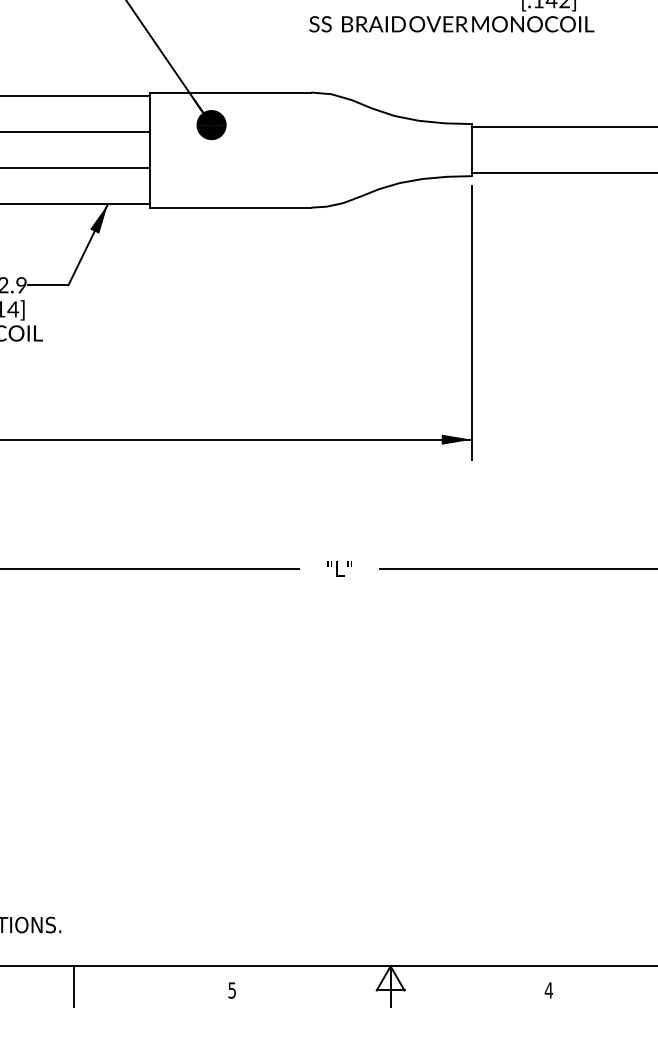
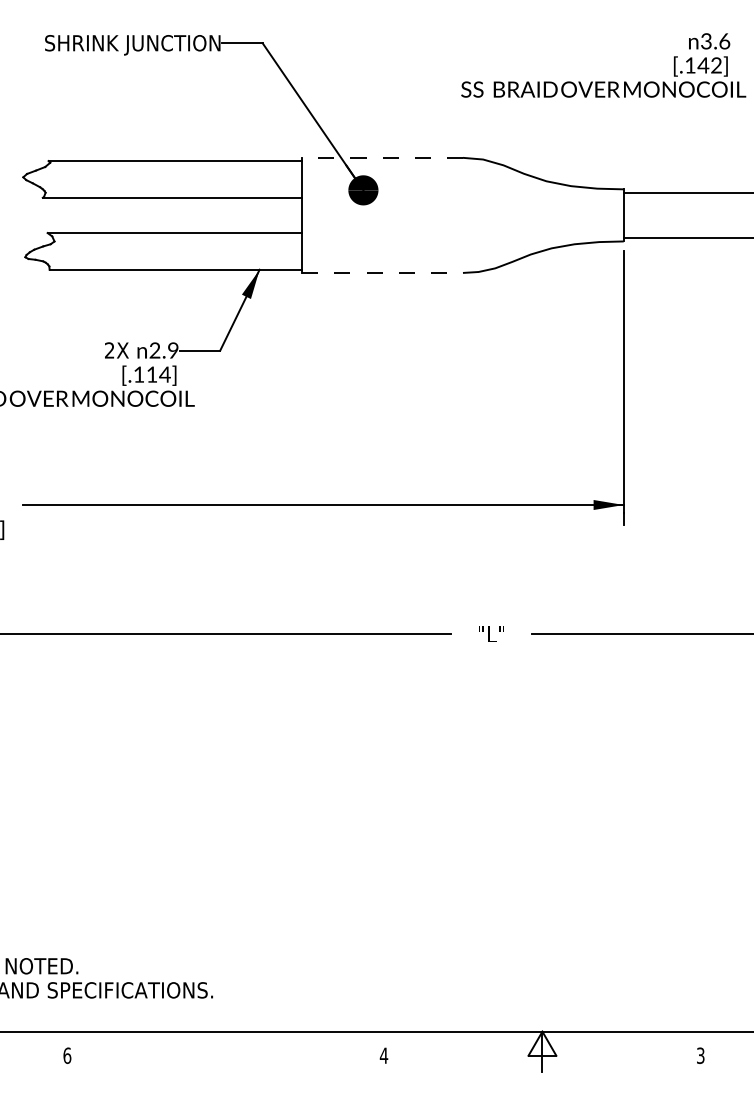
line: (230, 92) -> (382, 157), solid -> dashed
line: (231, 207) -> (383, 272), solid -> dashed
line: (73, 986) -> (225, 1051), removed
text: (231, 990) -> (383, 1055), 5 -> 4
text: (548, 990) -> (700, 1055), 4 -> 3

